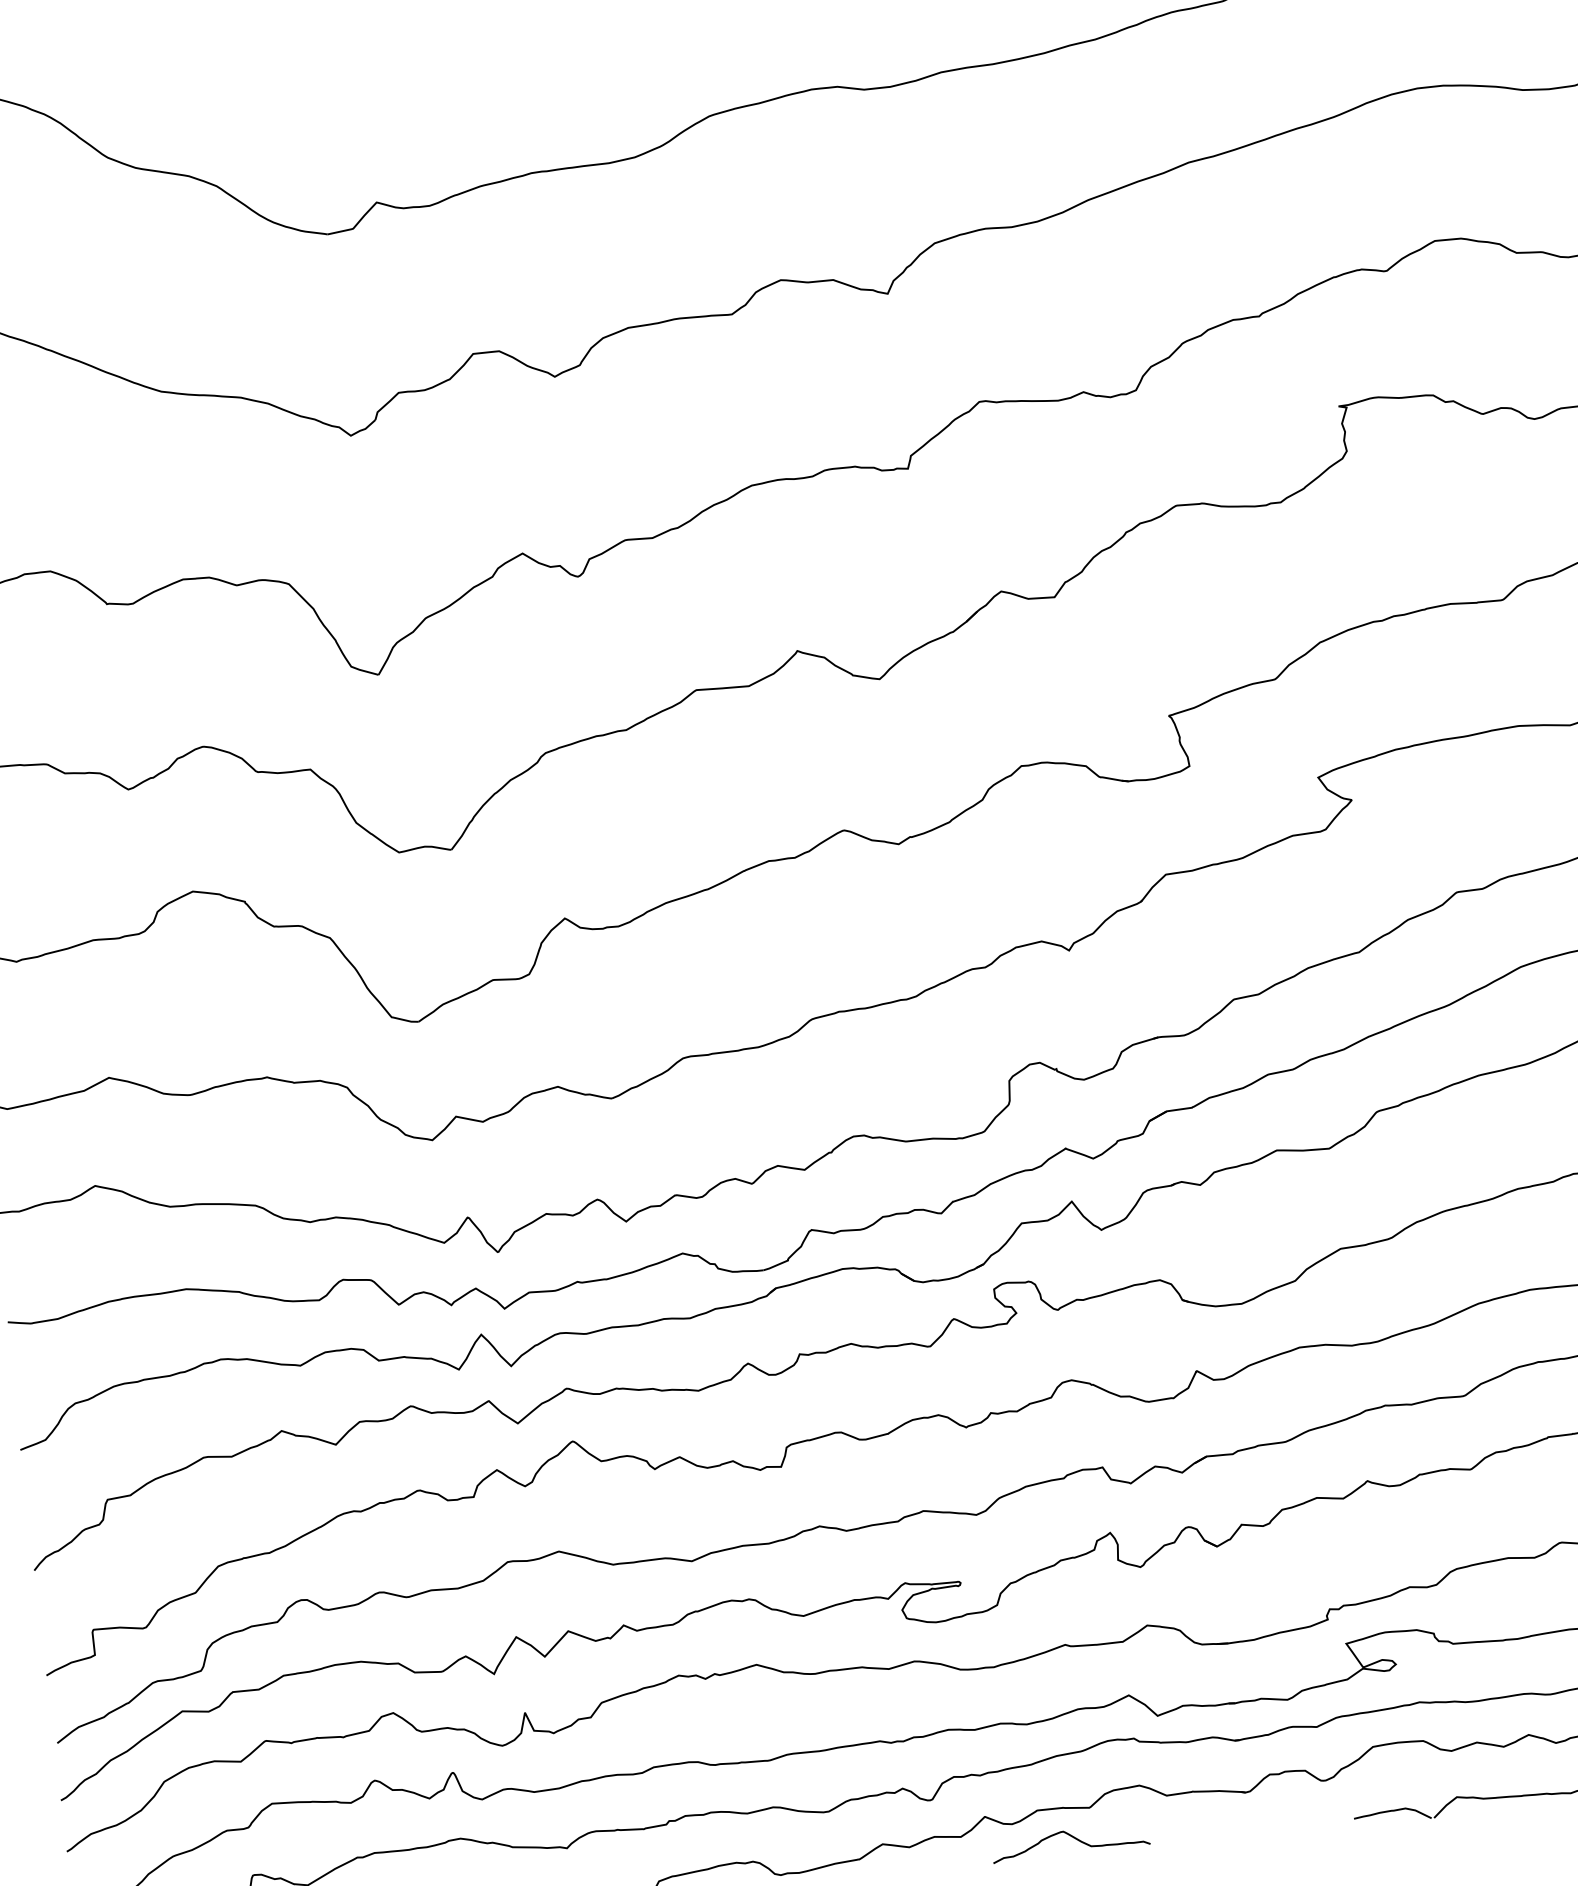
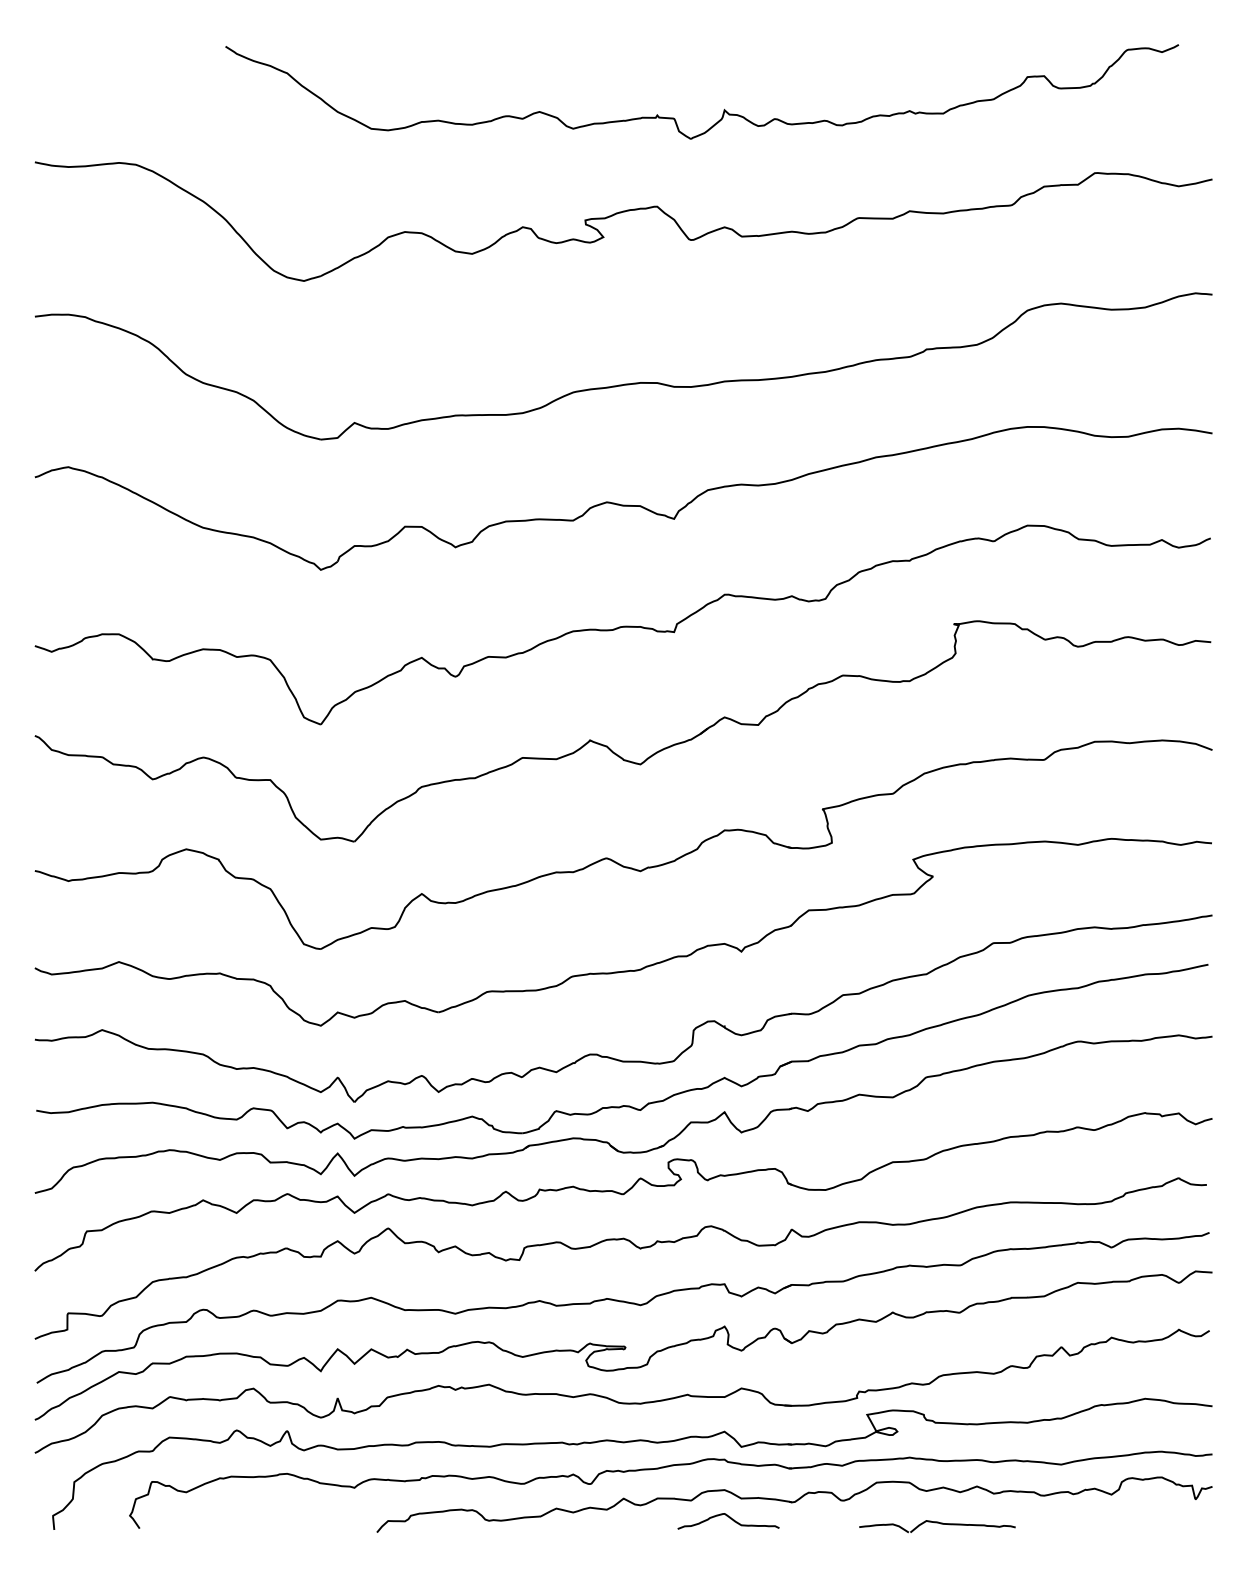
curve: (1073, 1839) -> (730, 1519), moved

